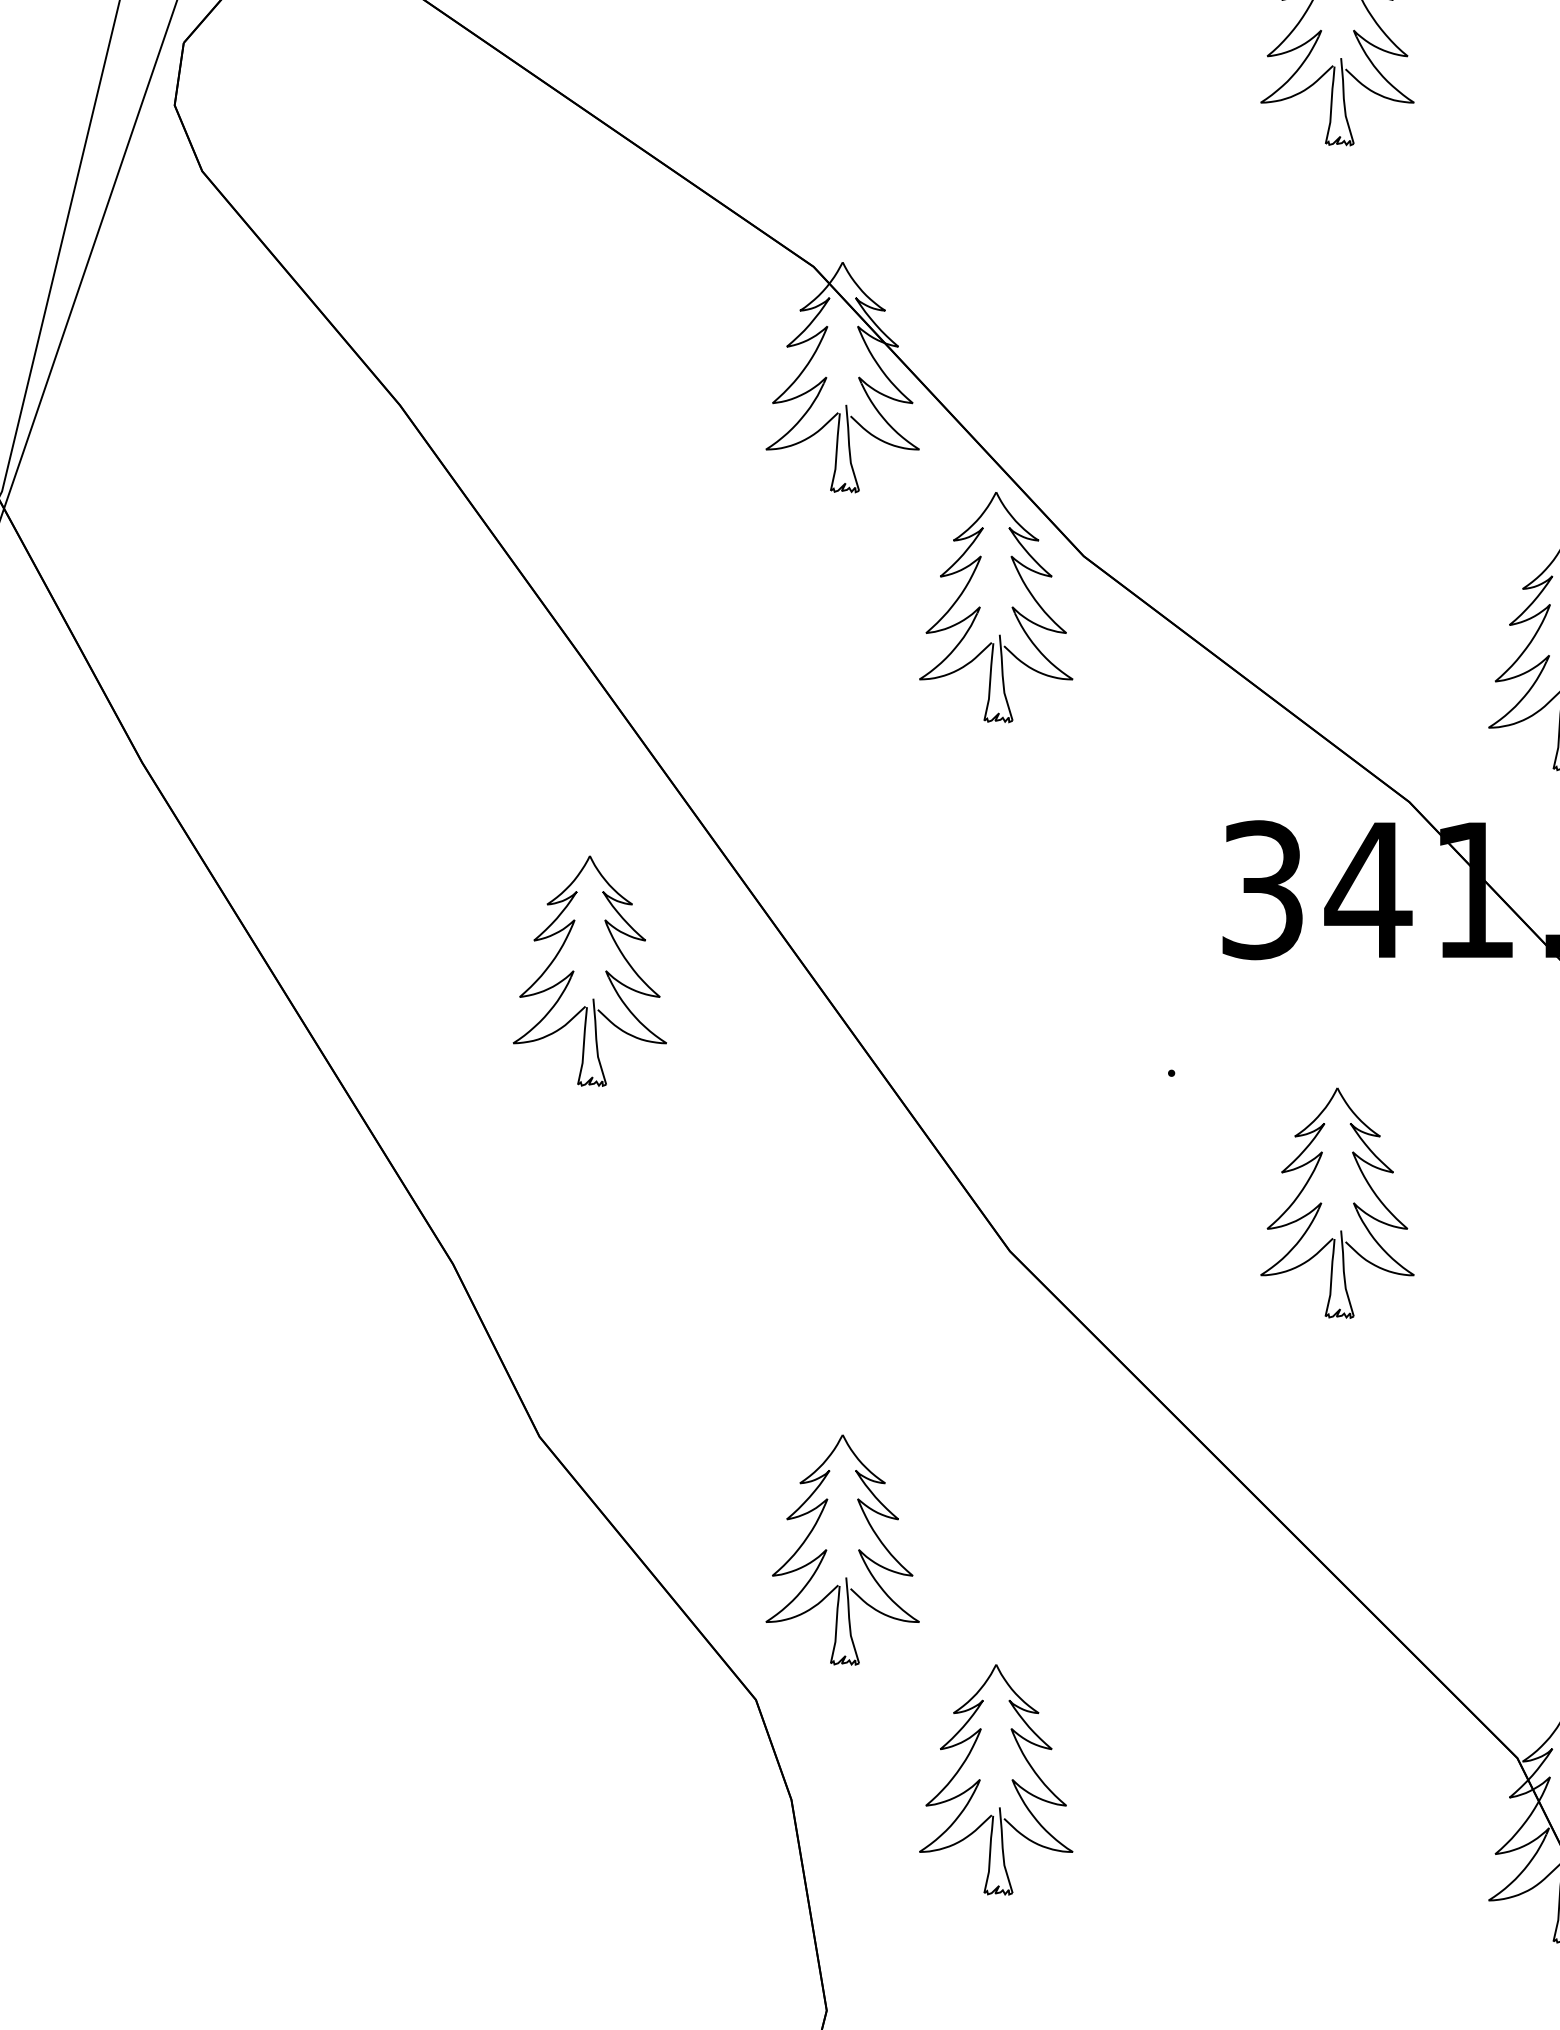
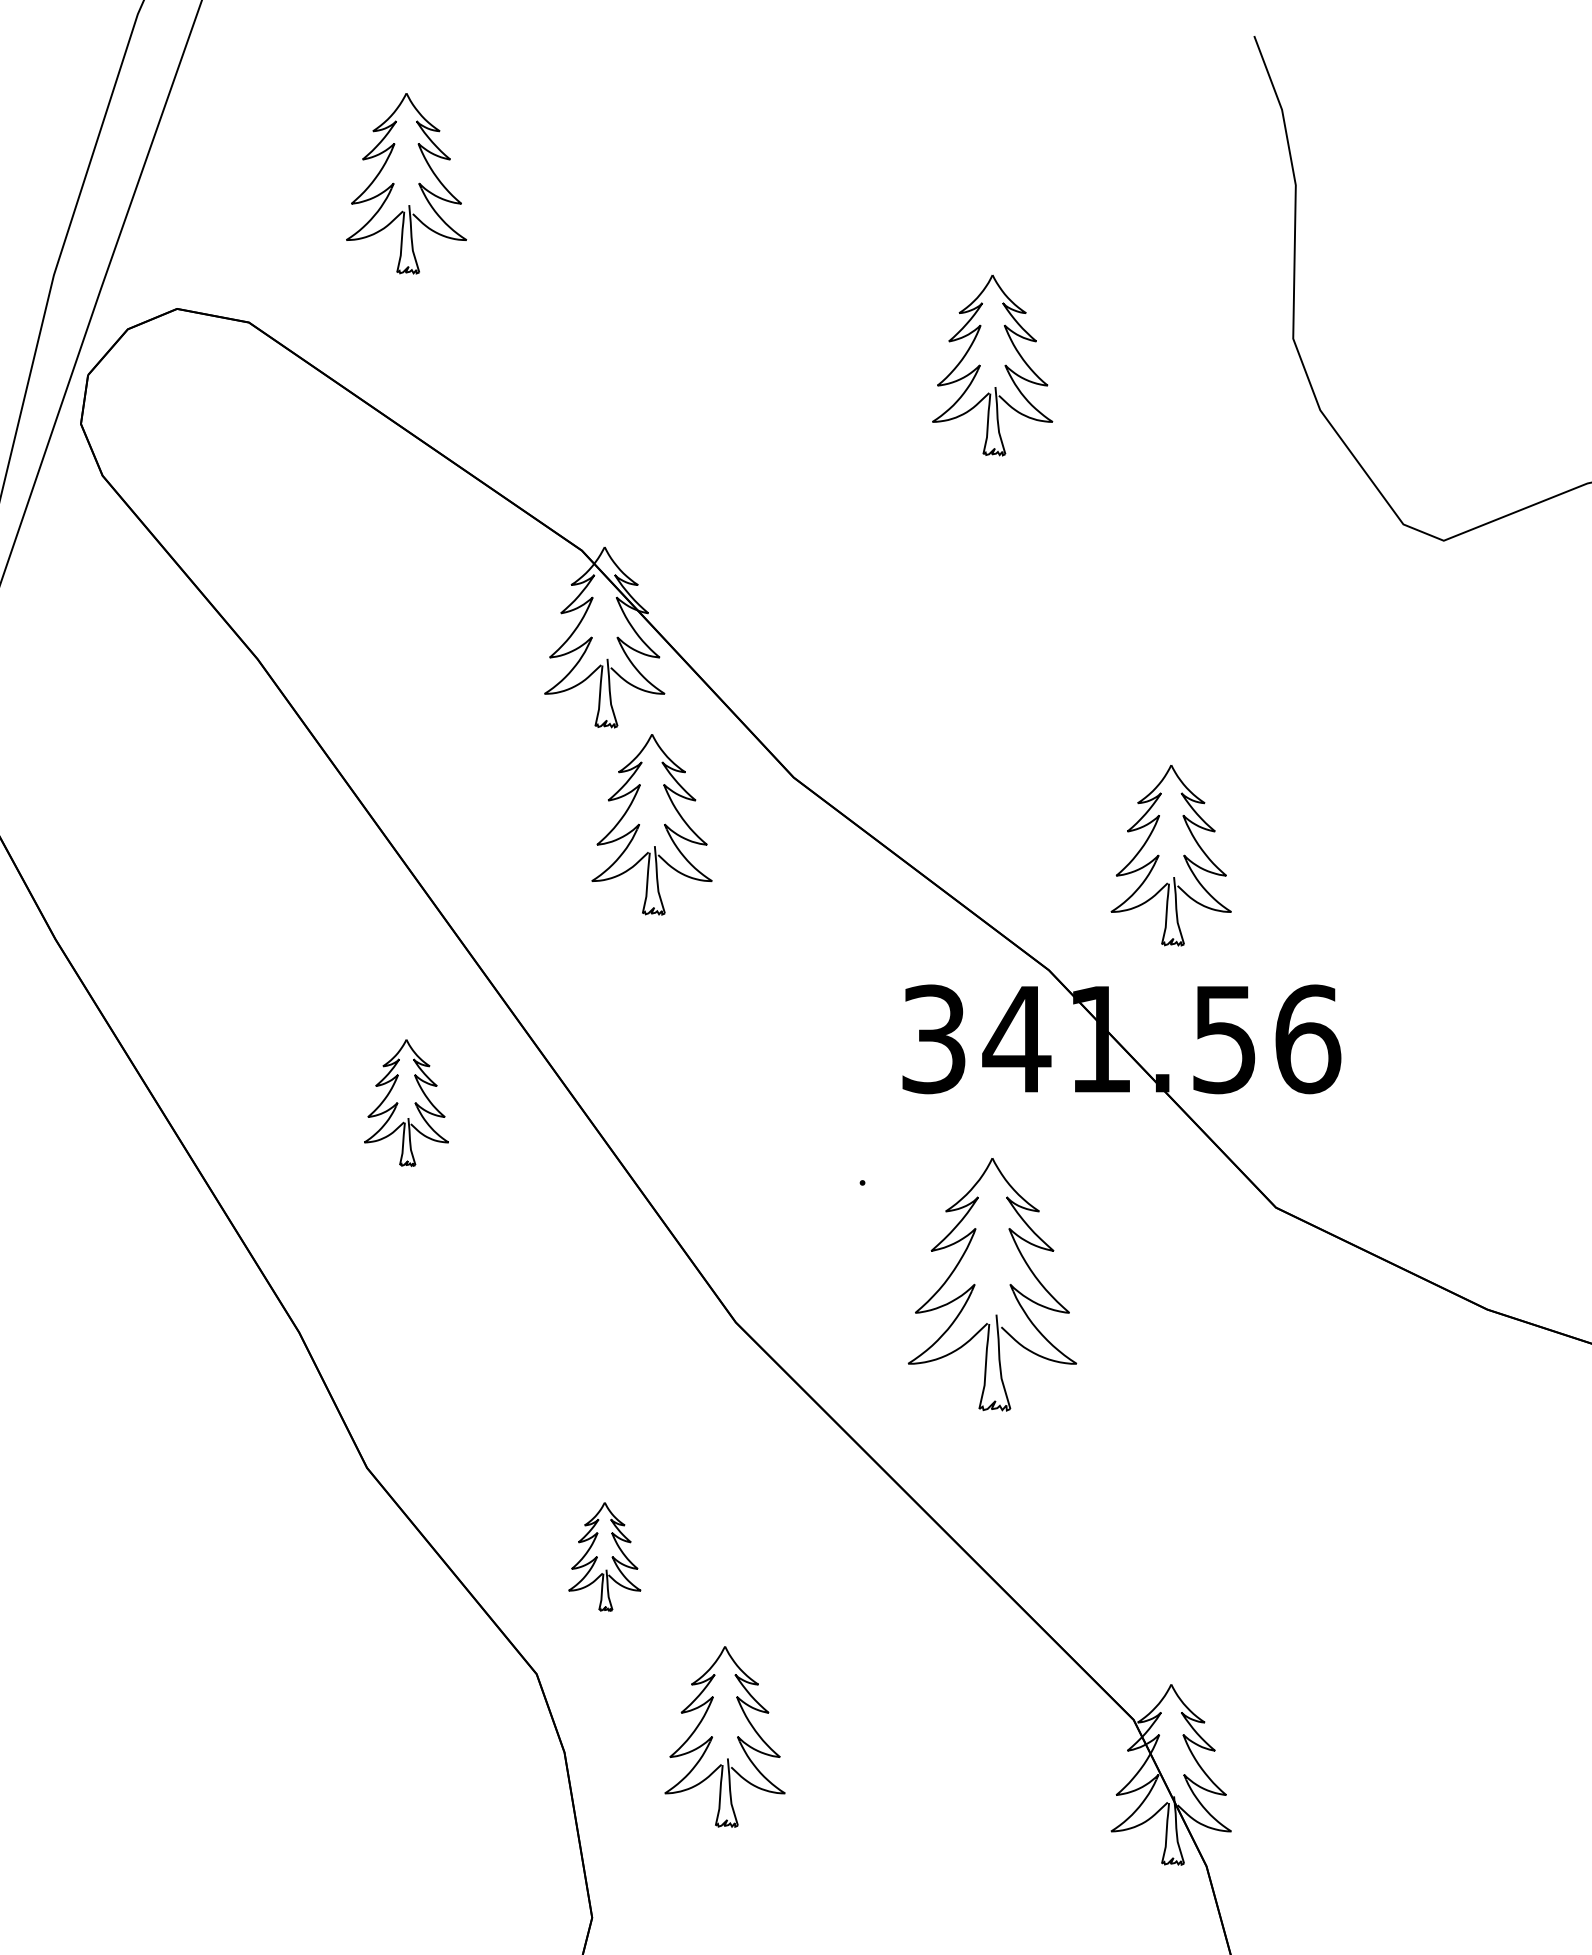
part: (995, 607) -> (651, 824), moved
part: (589, 970) -> (406, 1102), size x0.7
part: (1337, 1202) -> (992, 1284), size x1.4
part: (842, 1549) -> (604, 1556), size x0.6

